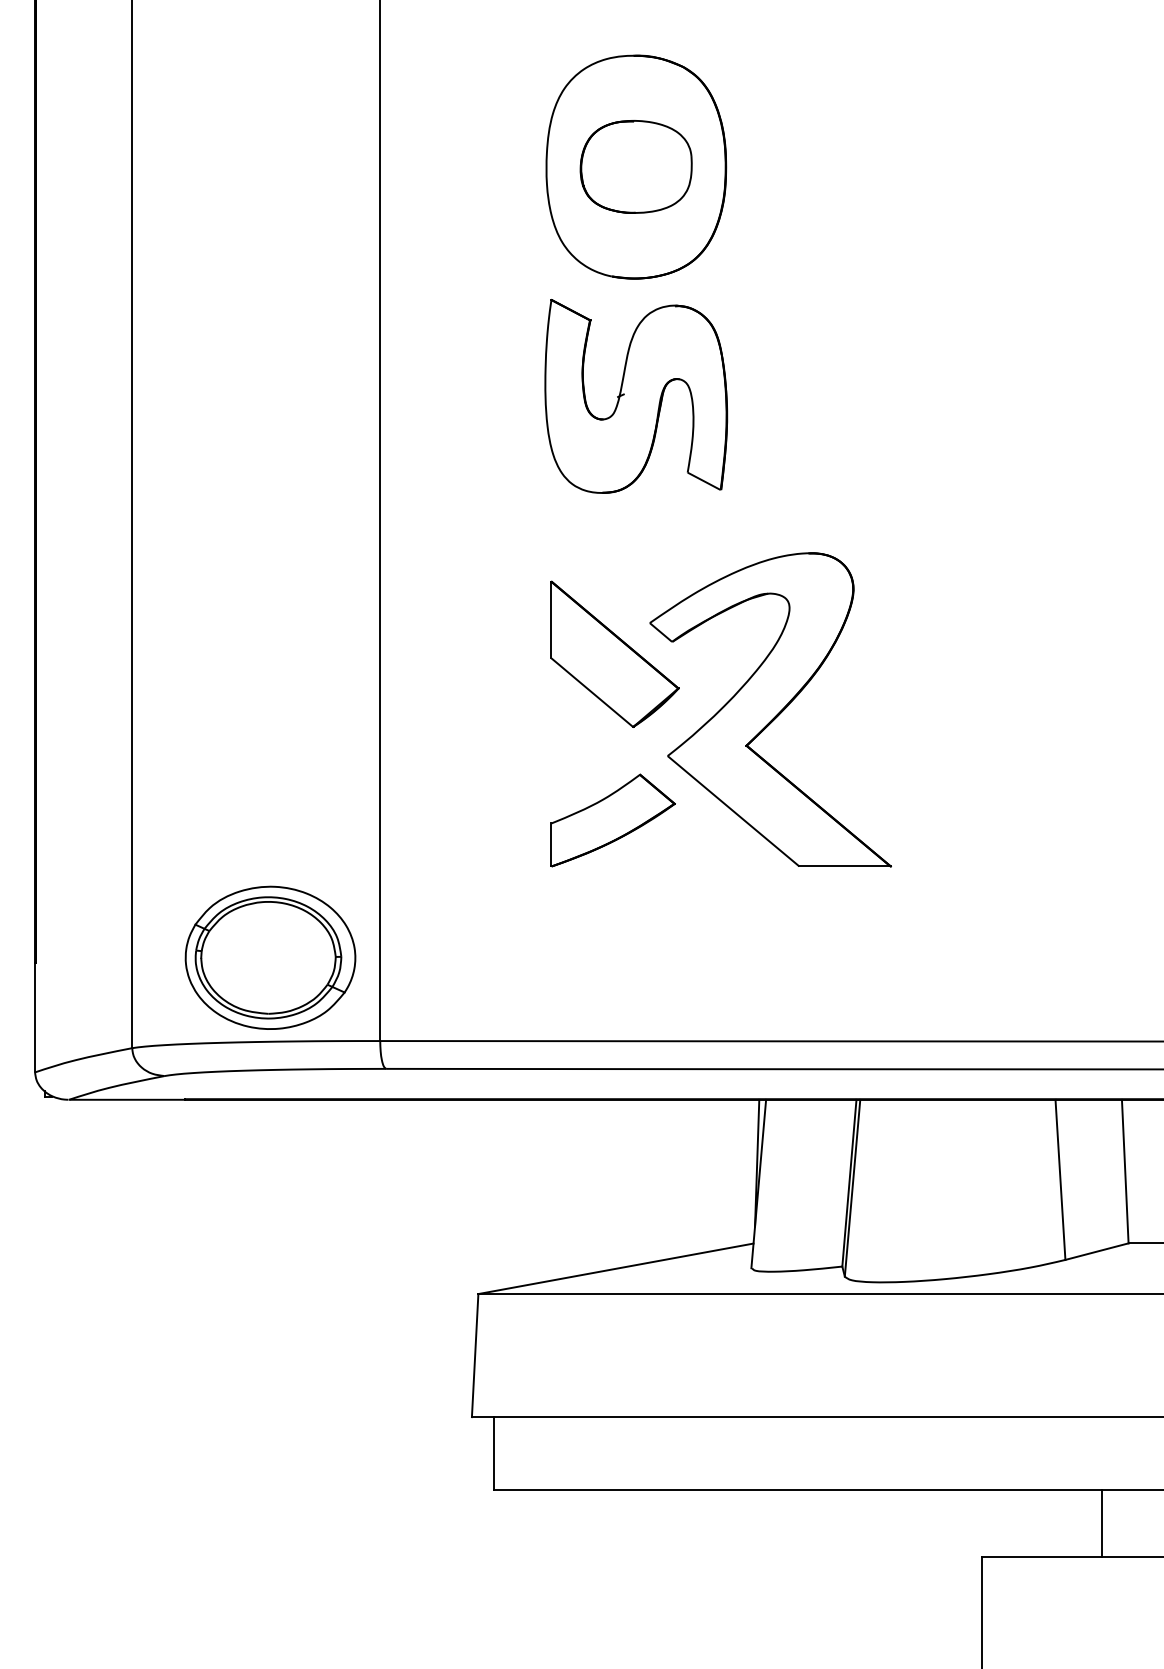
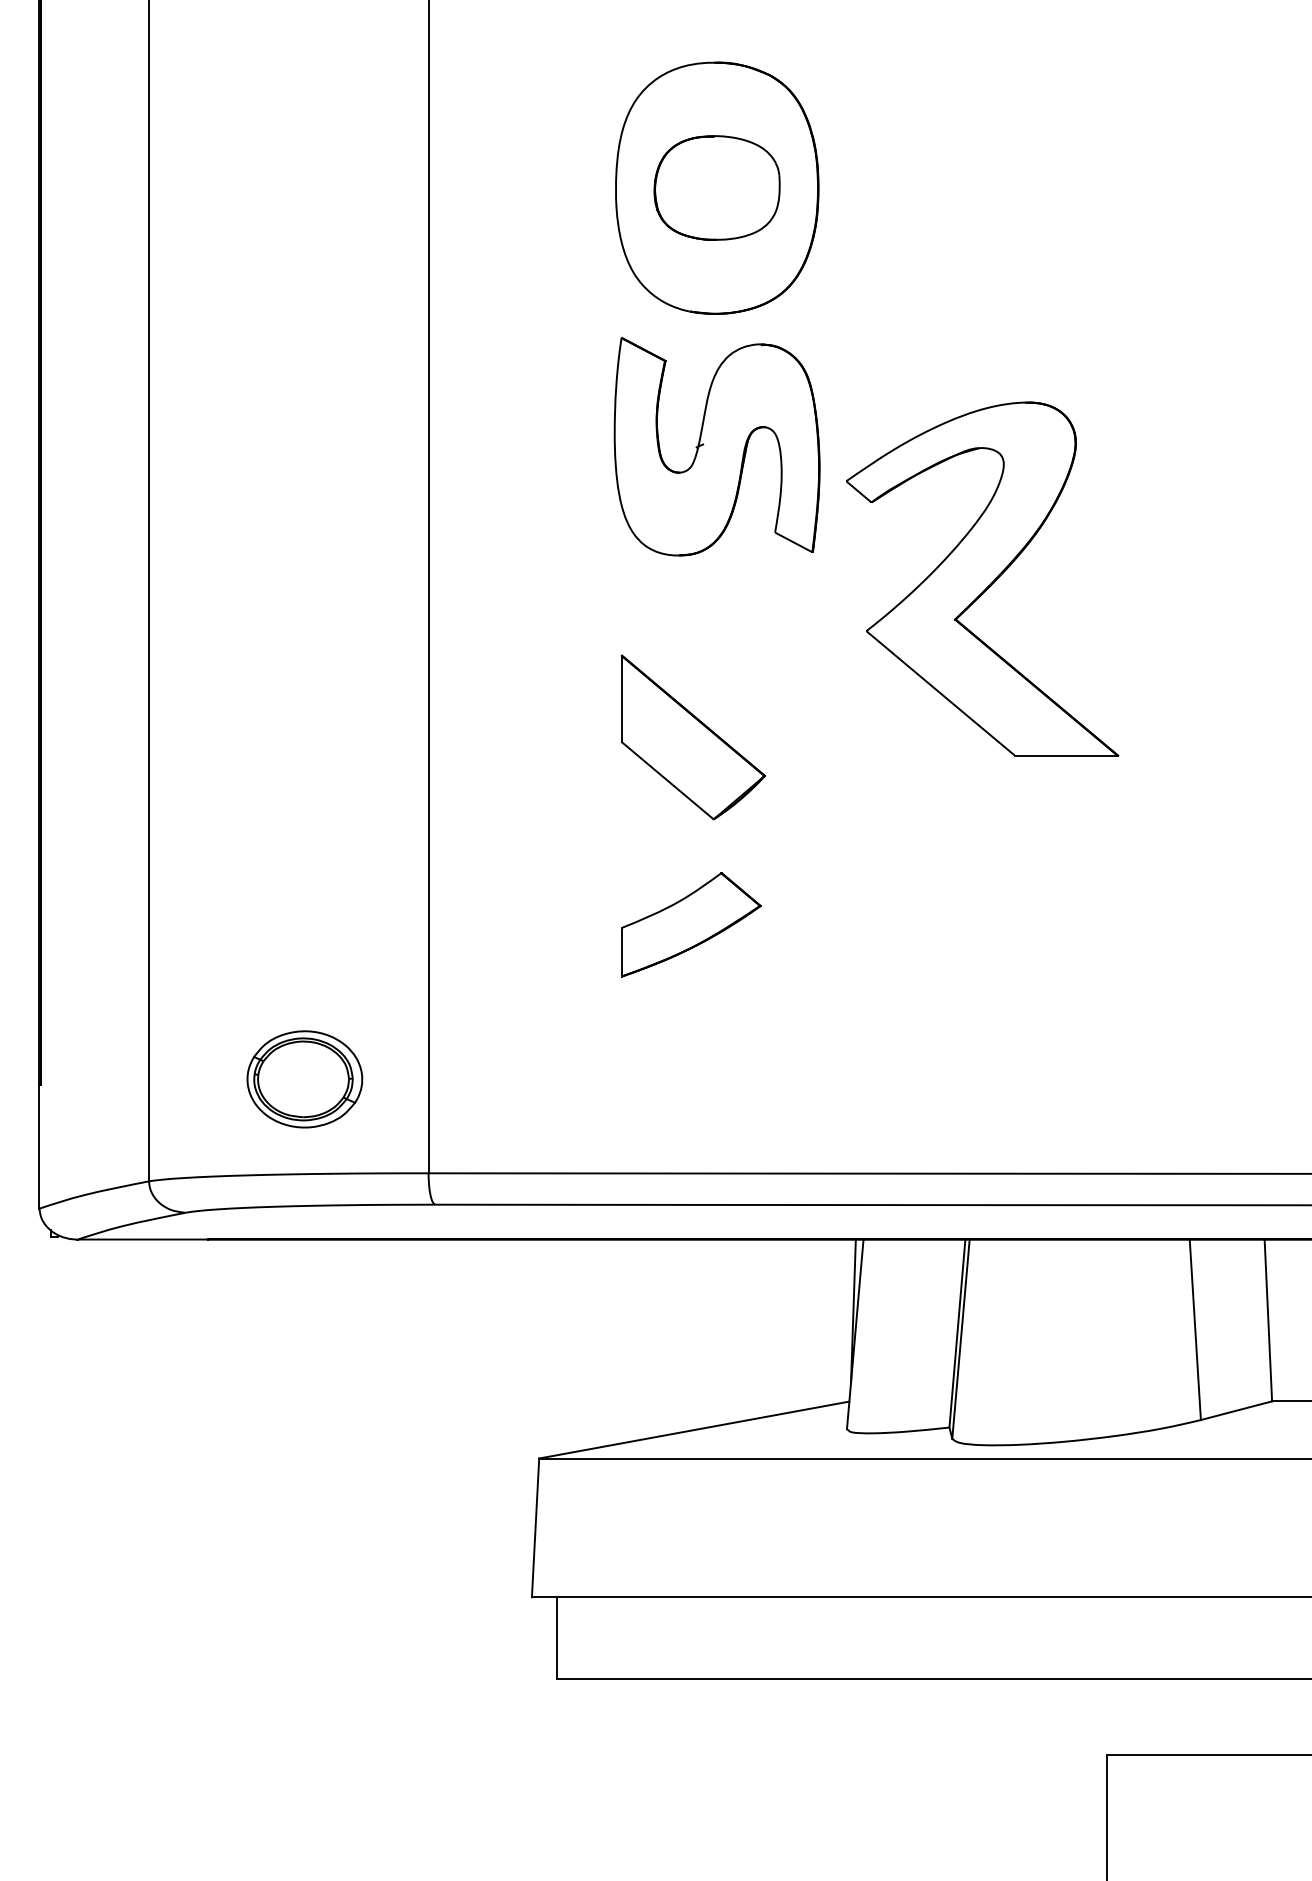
part: (770, 709) -> (982, 578), moved
part: (270, 957) -> (304, 1079), size x0.6
line: (1102, 1523) -> (1242, 1717), removed

